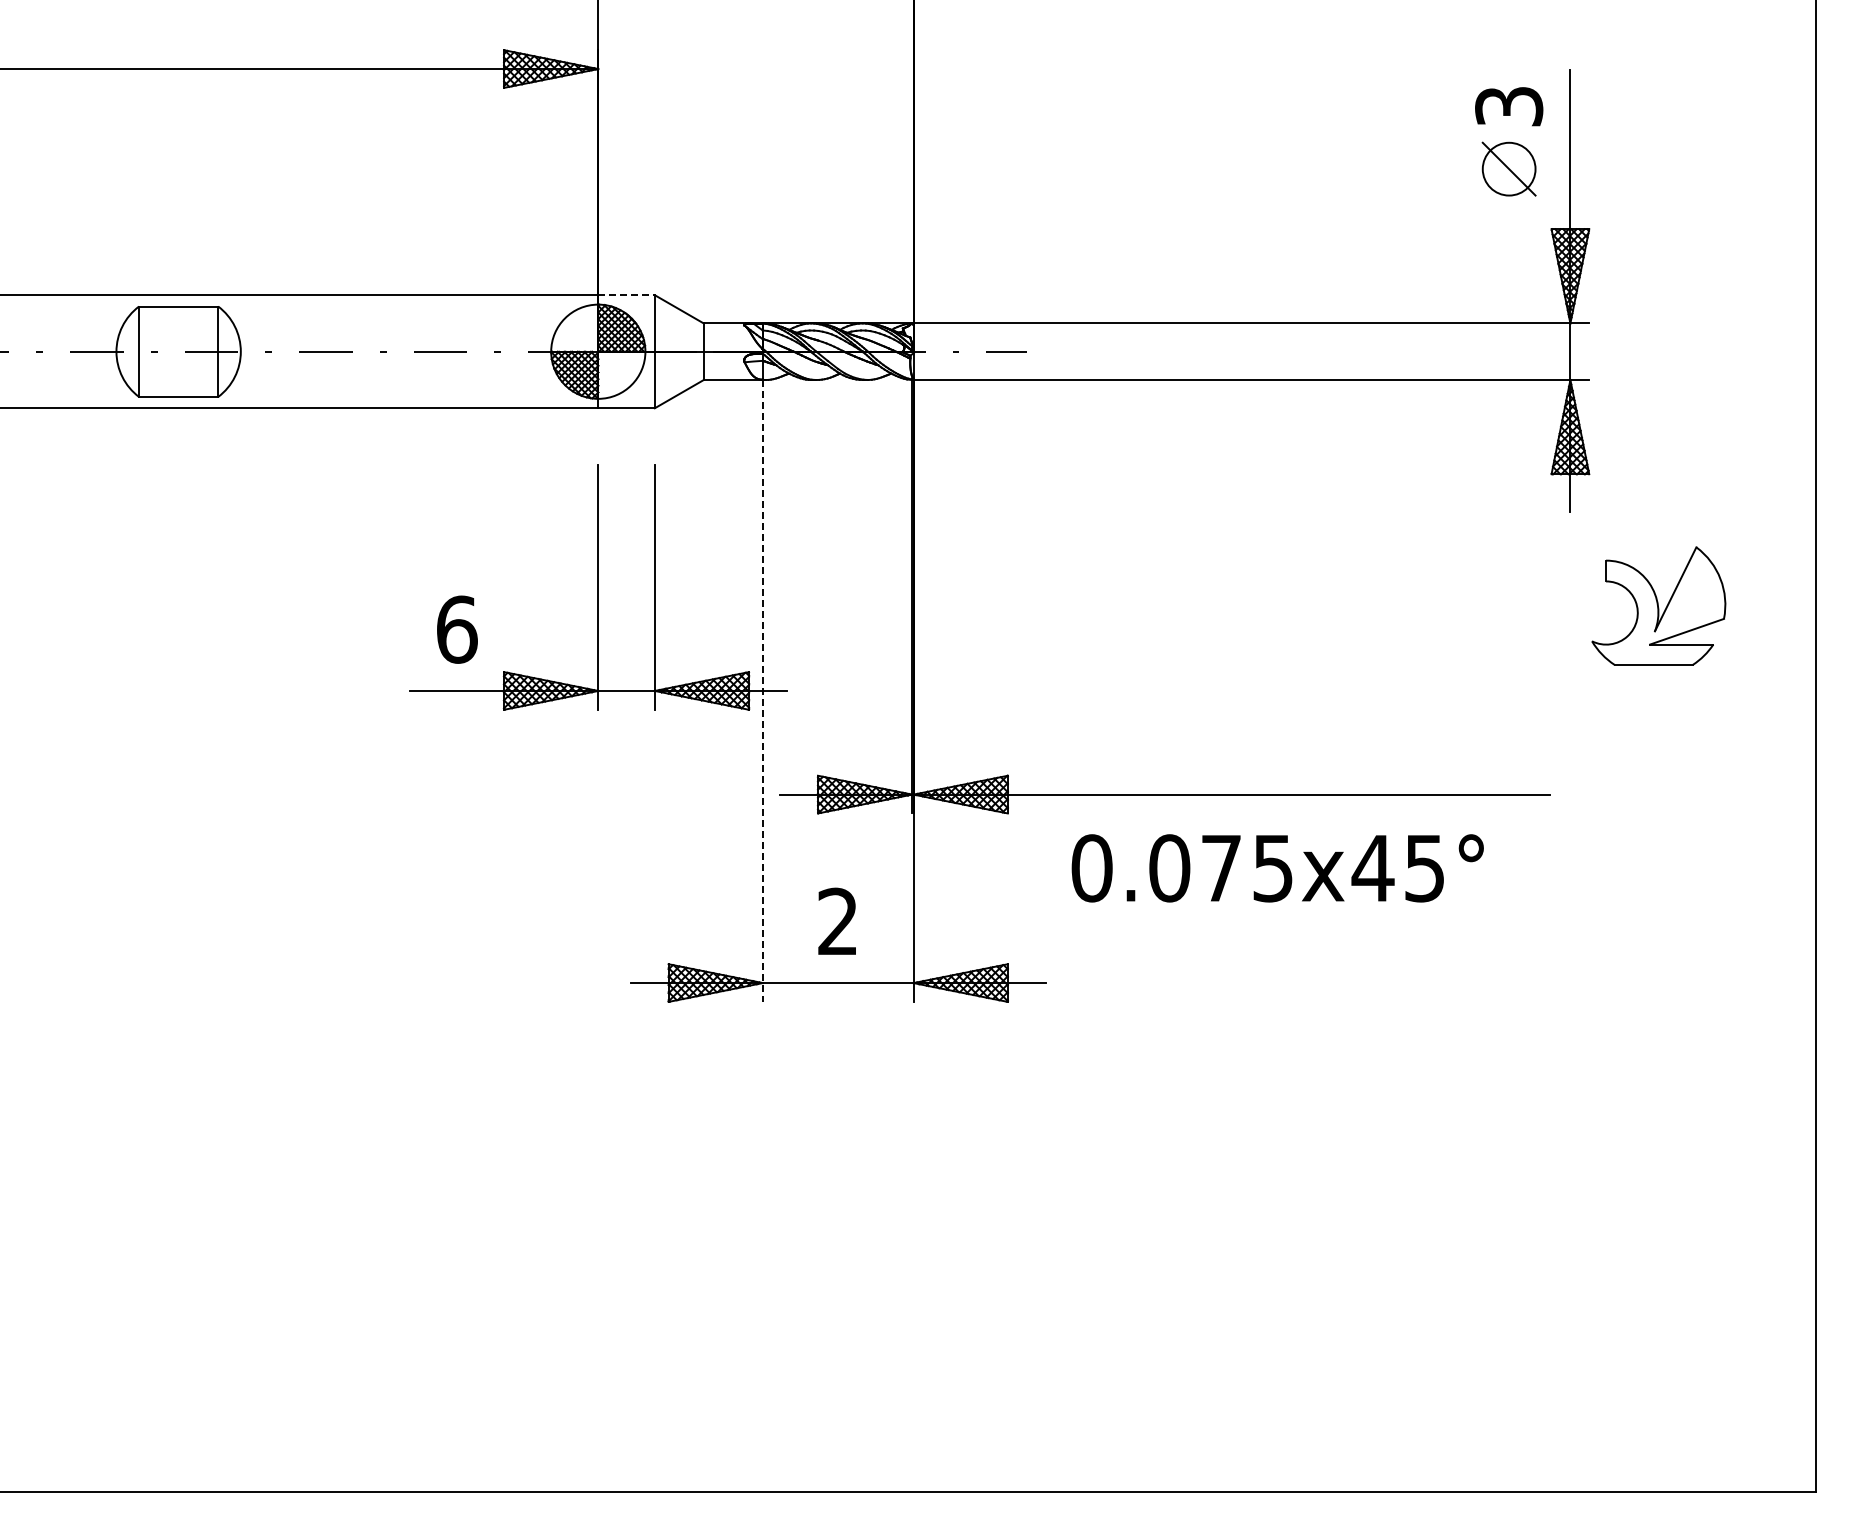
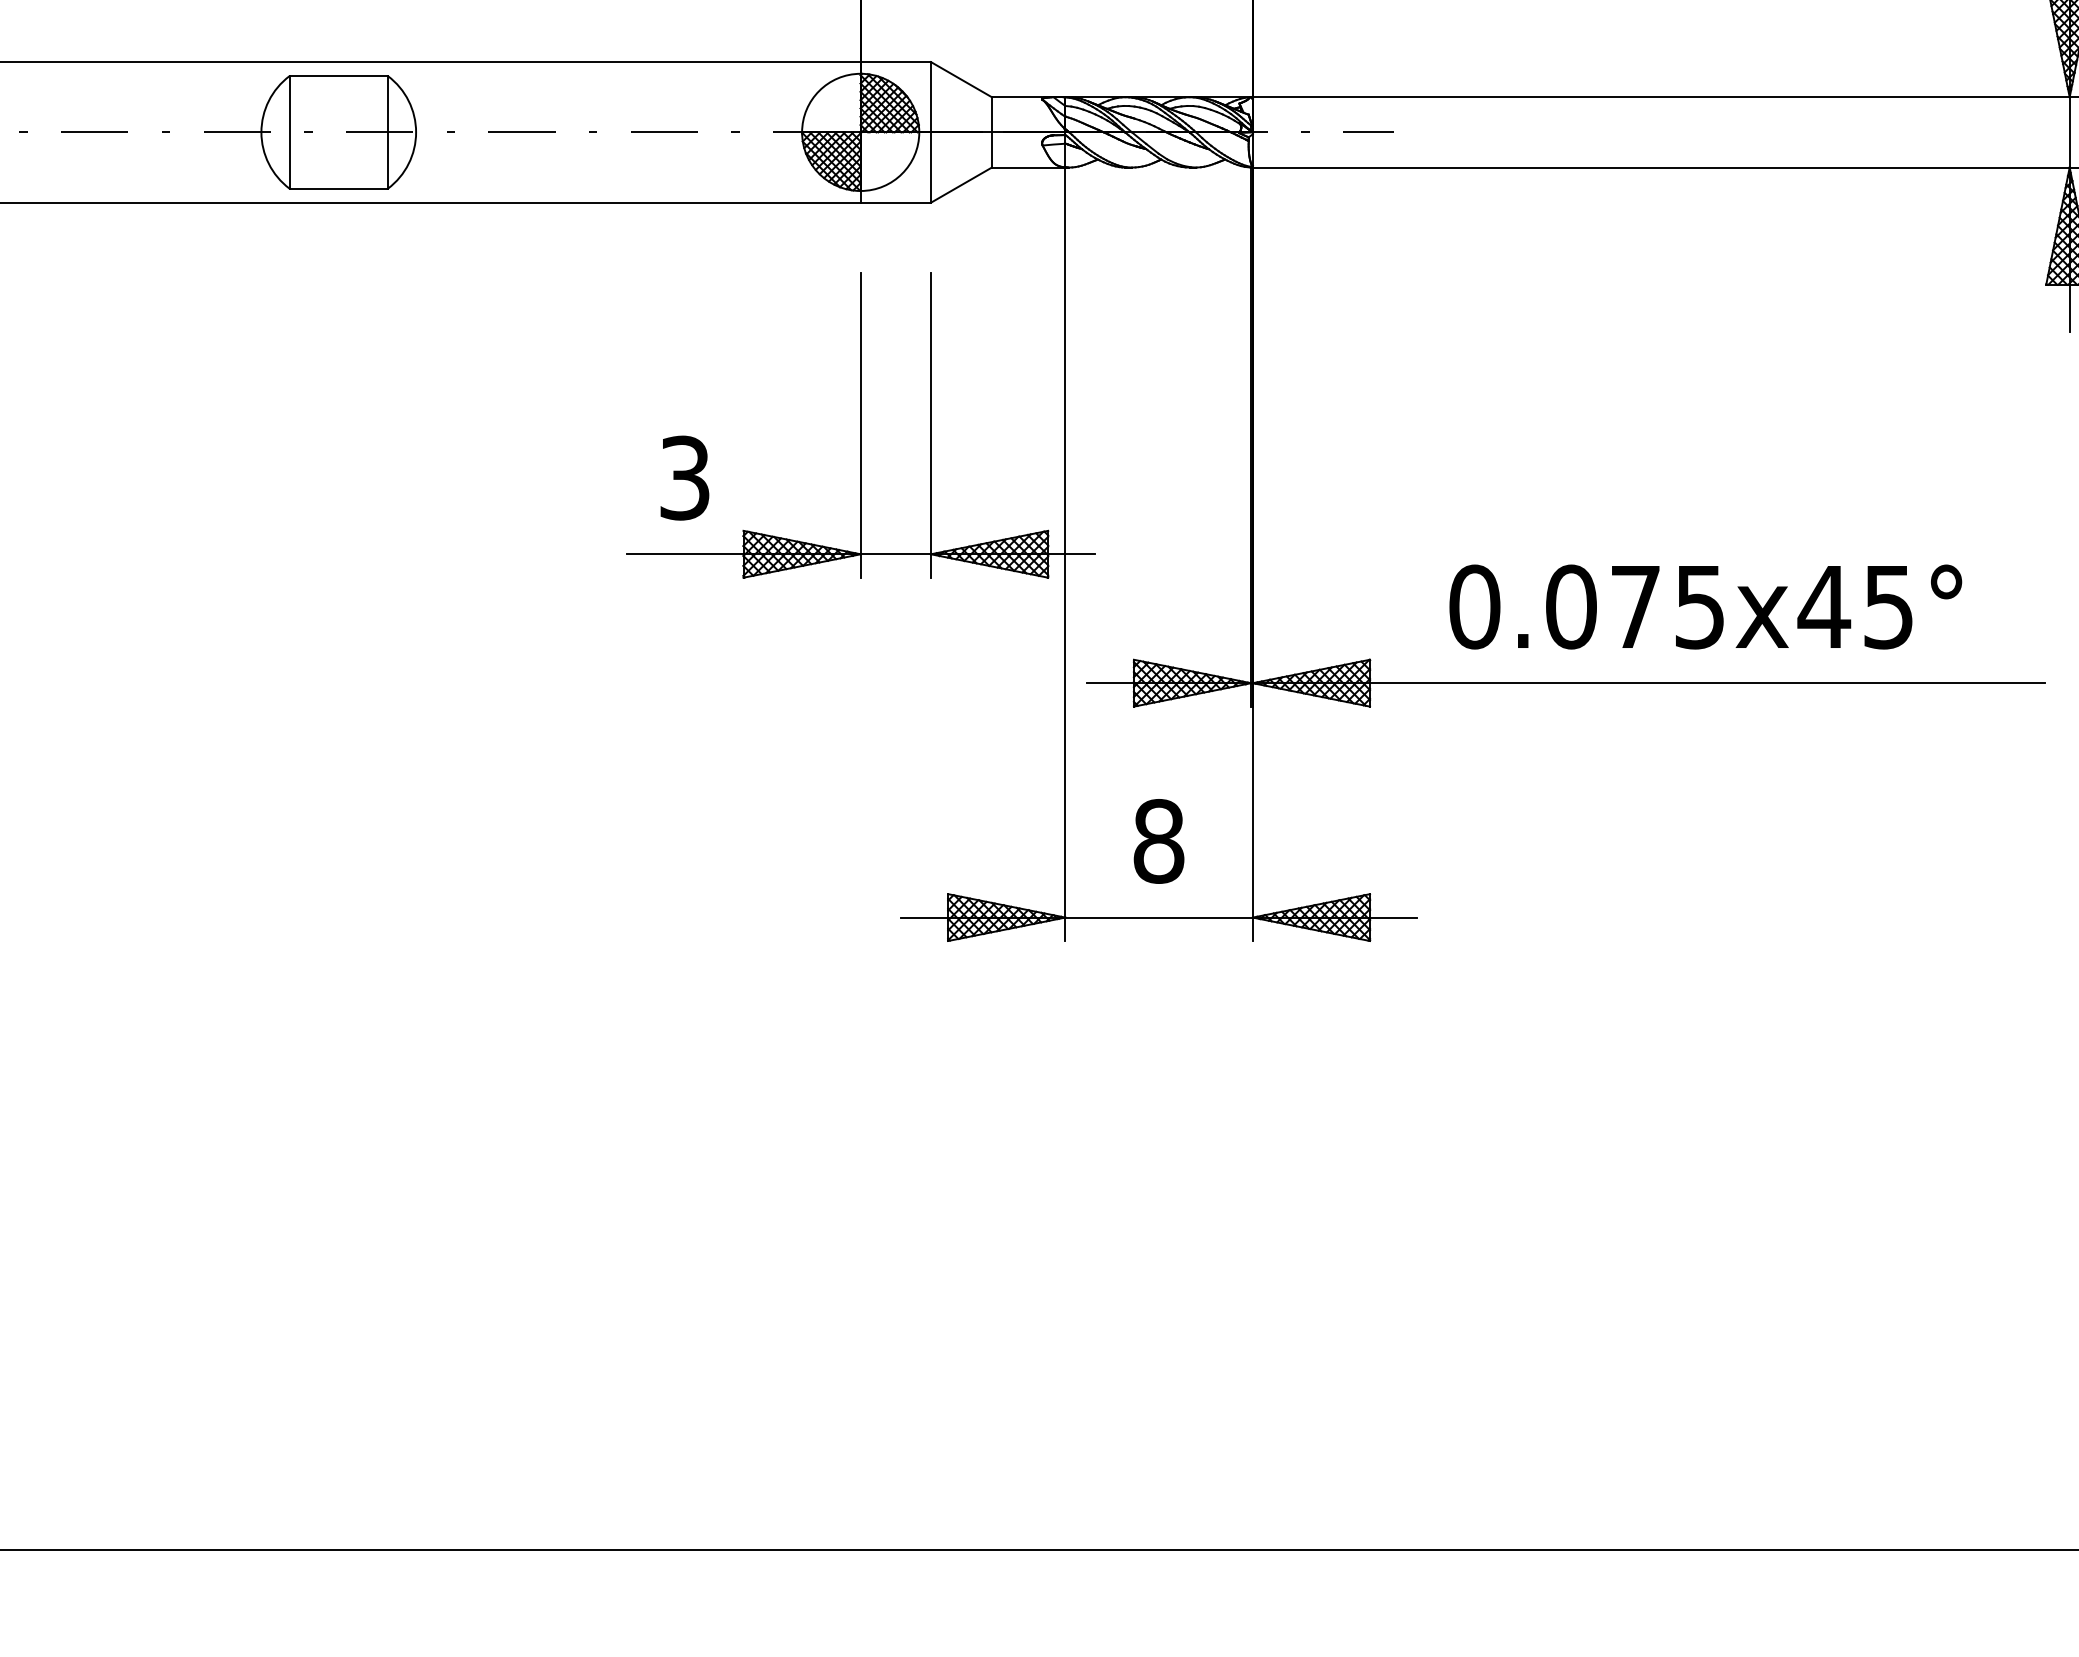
line: (627, 295) -> (896, 62), dashed -> solid
text: (457, 629) -> (685, 477), 6 -> 3
line: (762, 690) -> (1064, 553), dashed -> solid
text: (1277, 868) -> (1705, 607), moved
text: (838, 921) -> (1159, 841), 2 -> 8

